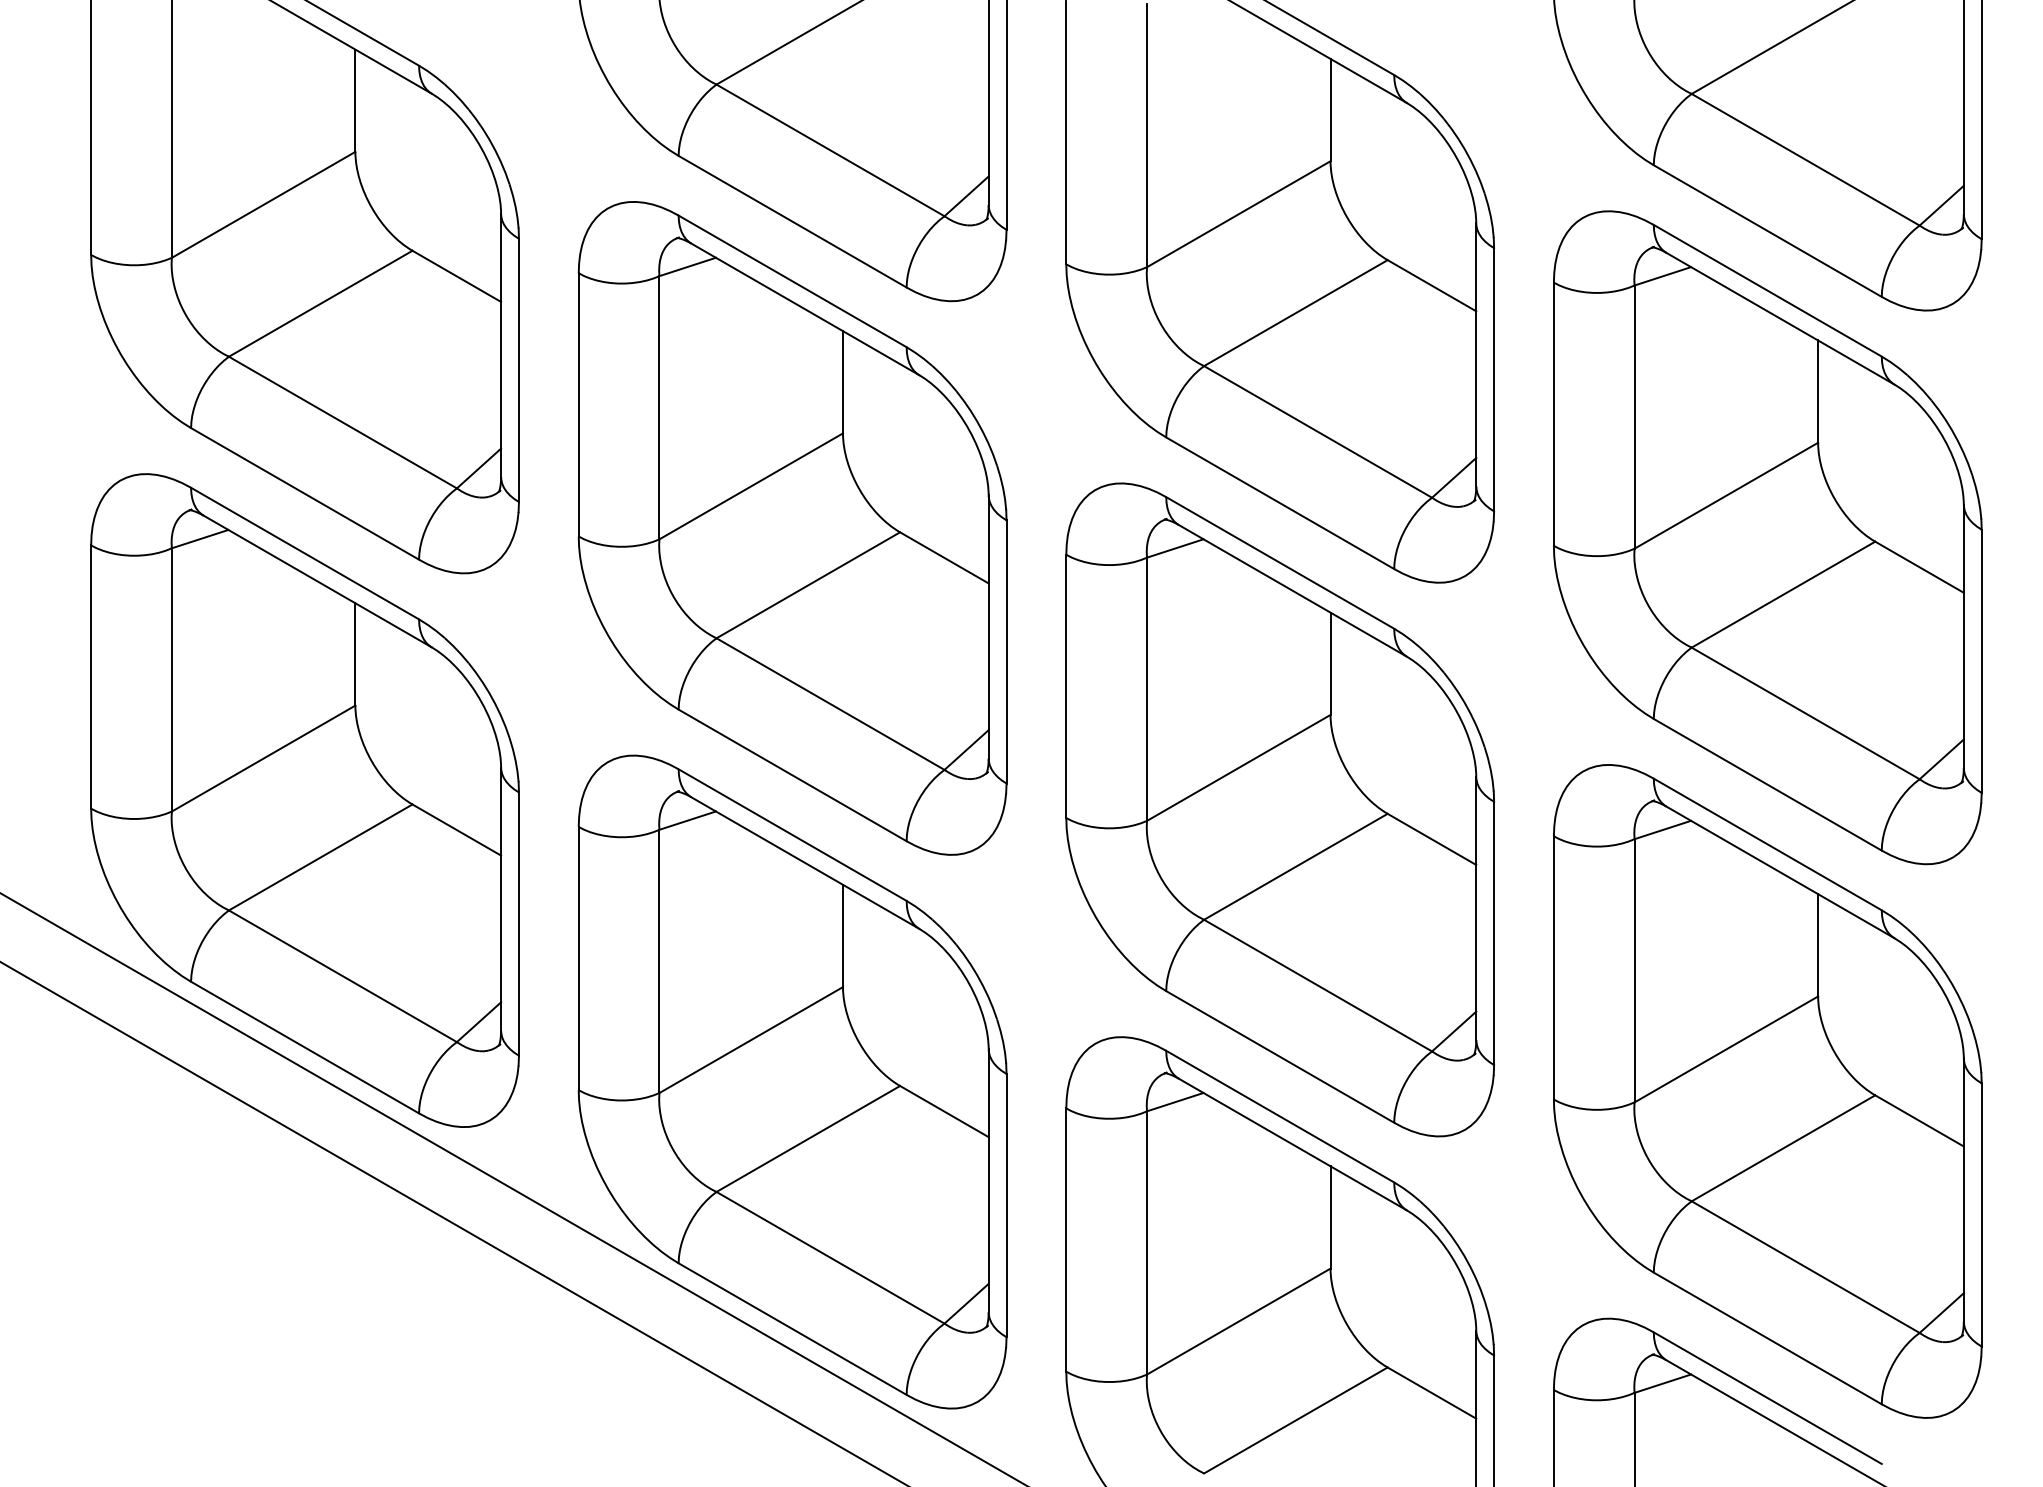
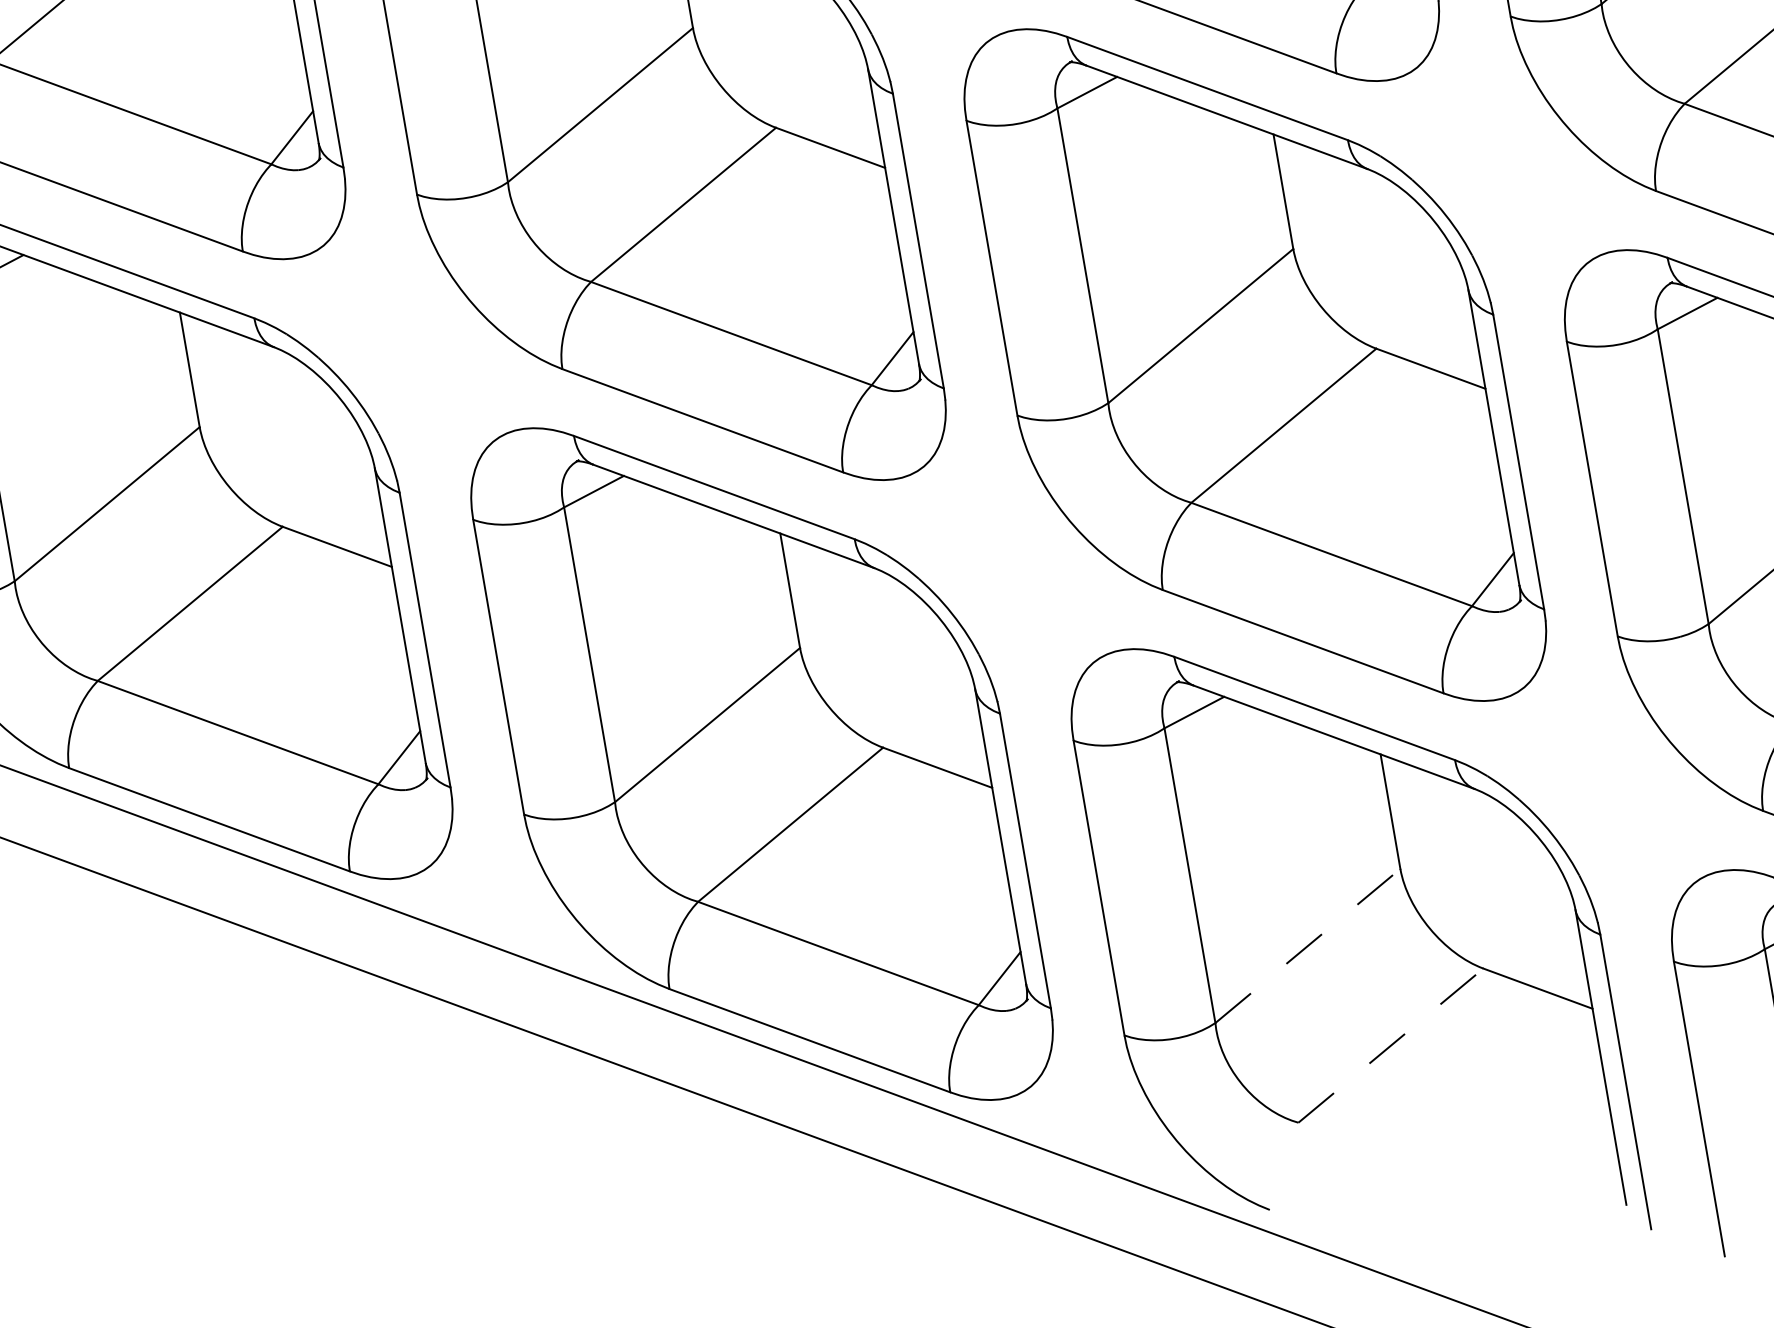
line: (1238, 1321) -> (1307, 945), solid -> dashed
line: (1295, 1420) -> (1390, 1045), solid -> dashed

